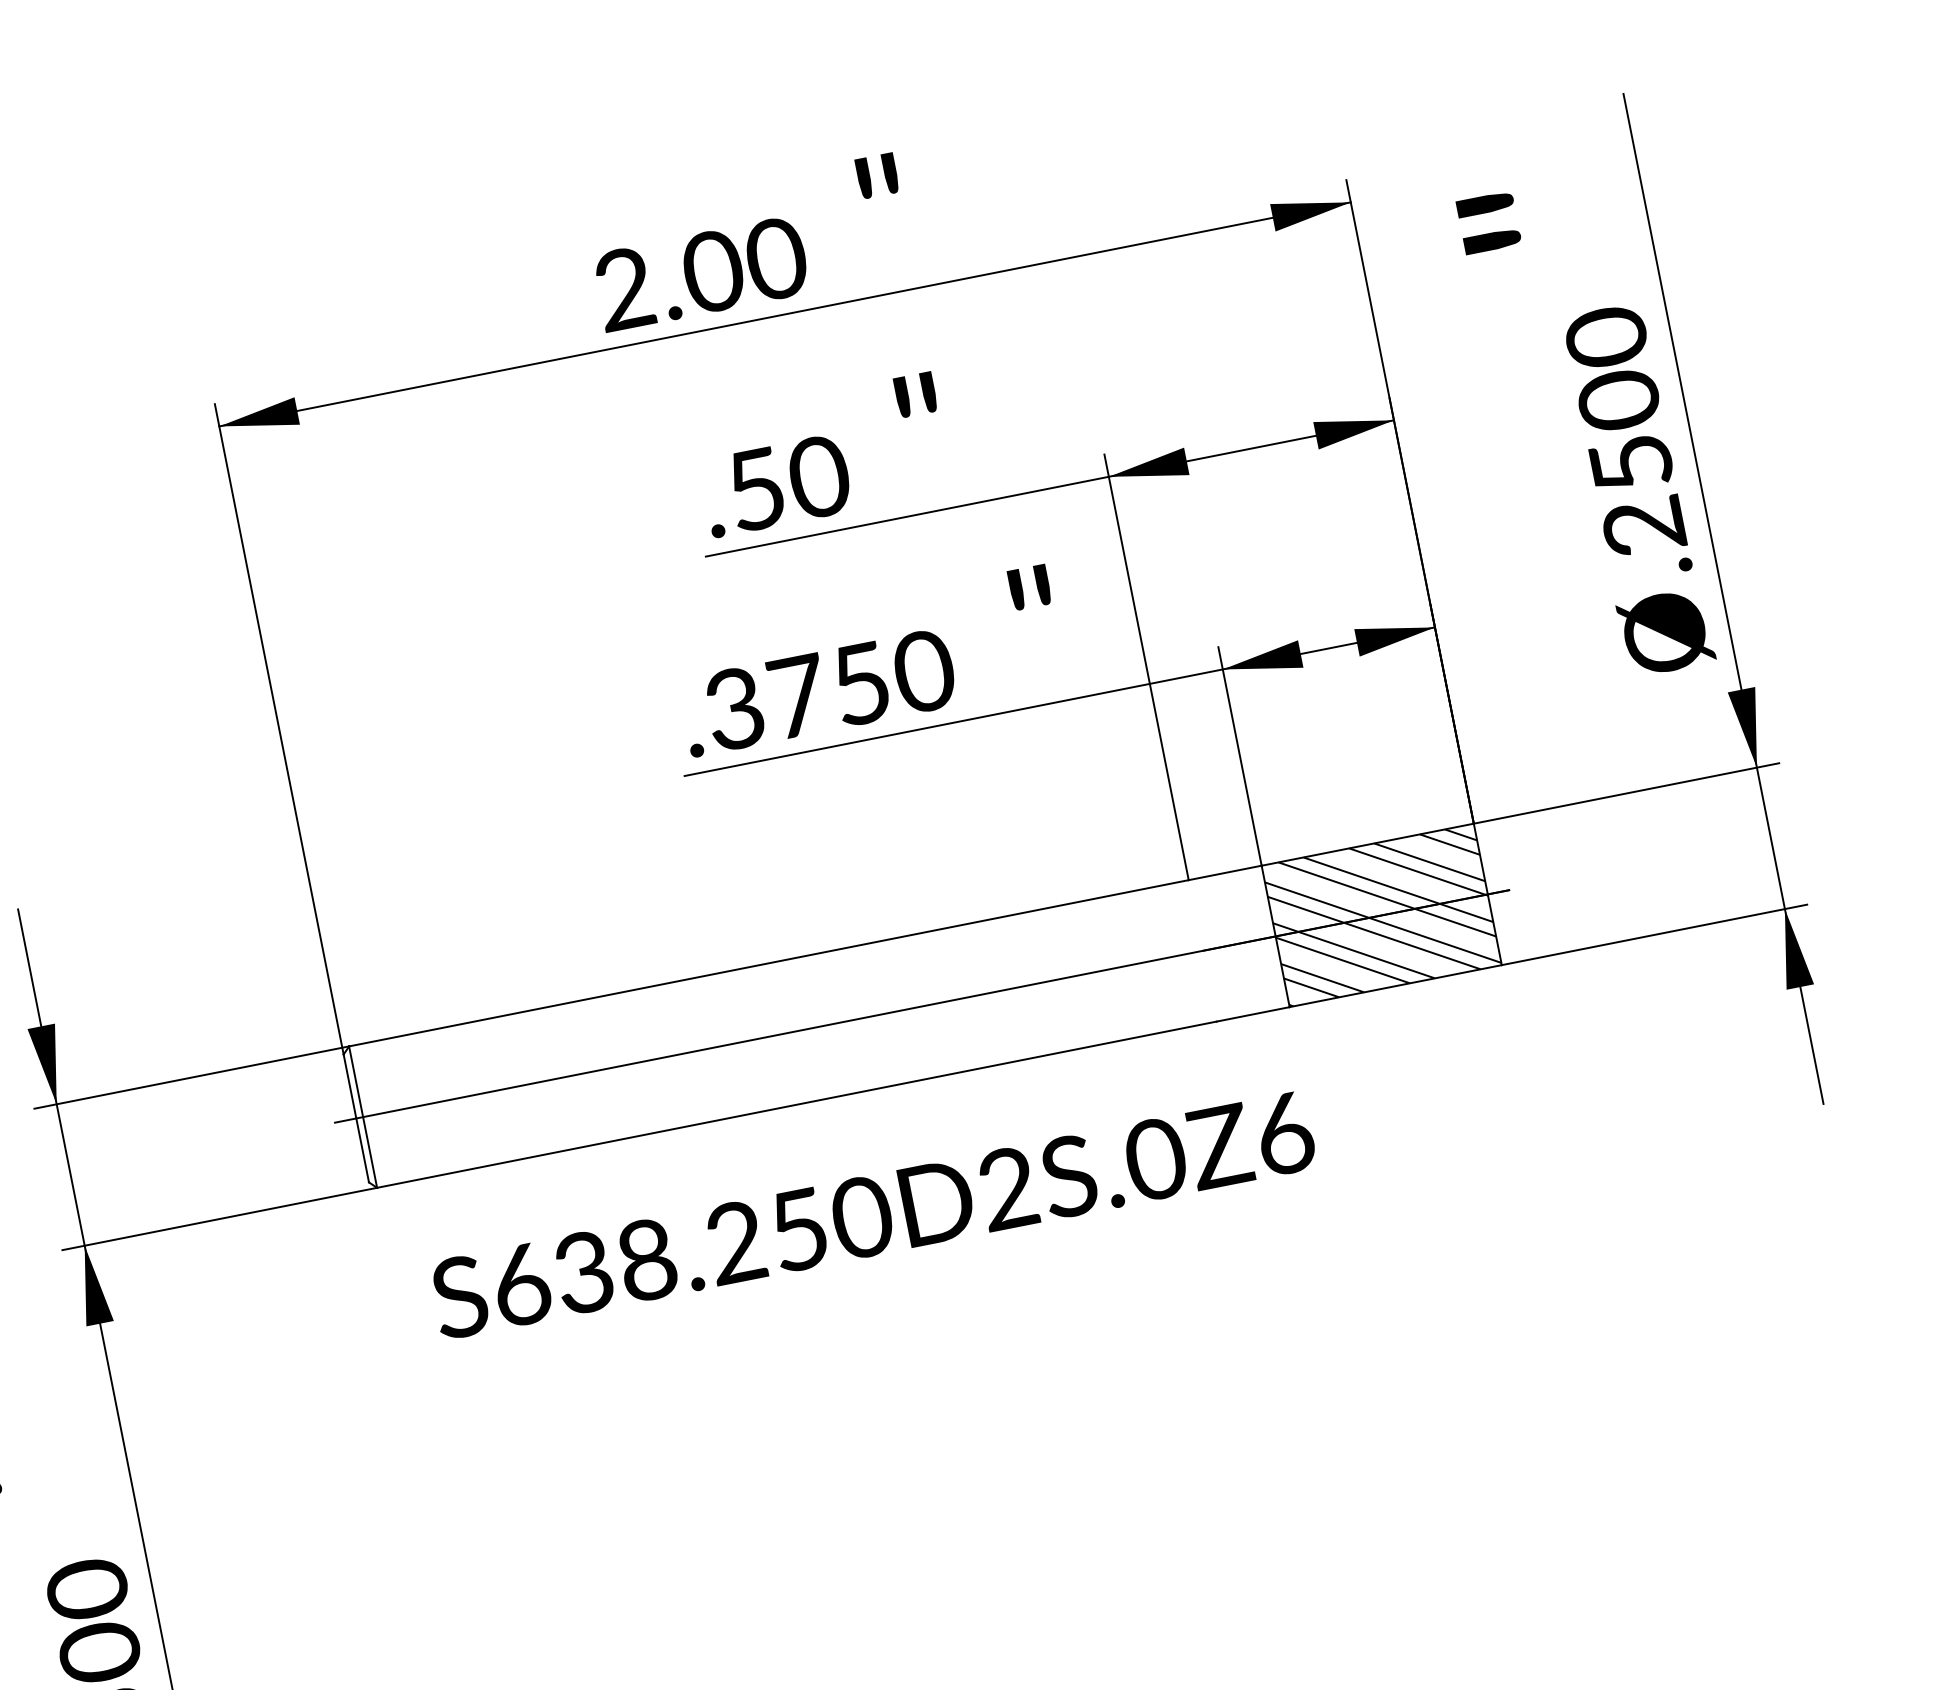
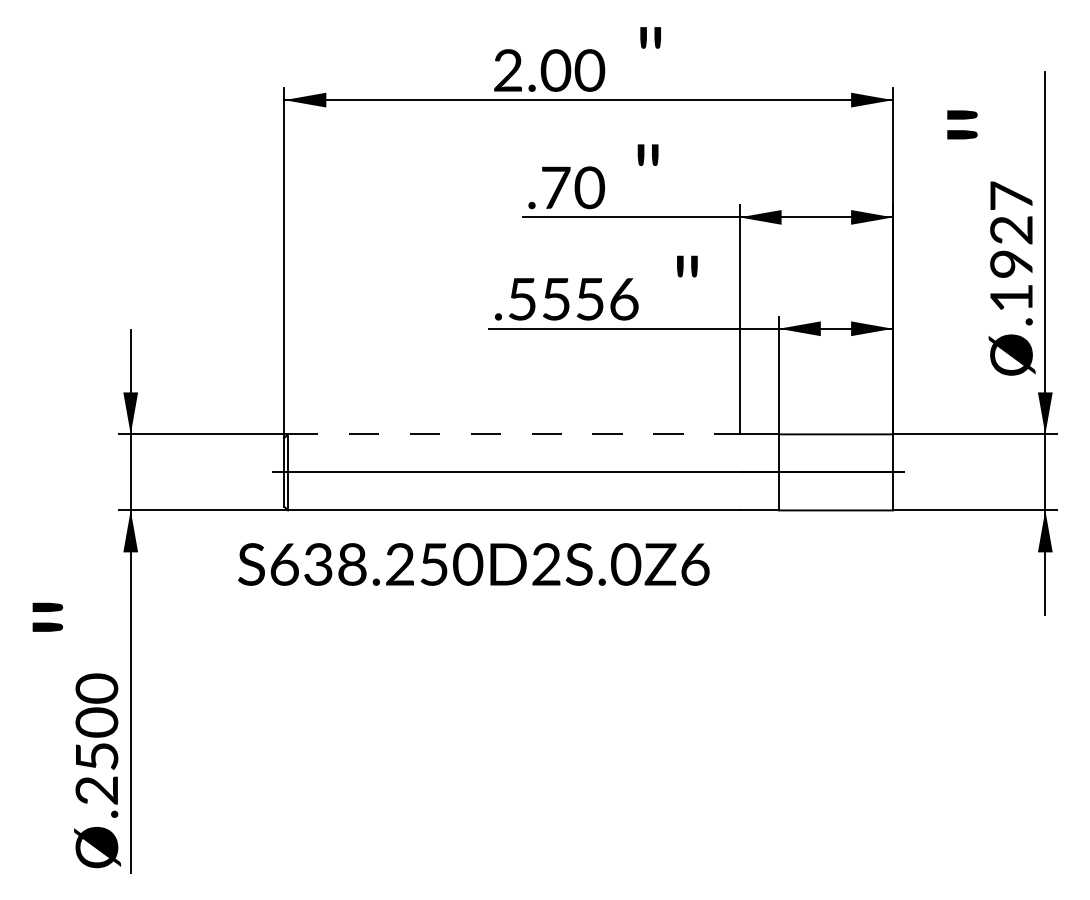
text: (1624, 430) -> (1011, 246), .2500 -> .1927
text: (757, 488) -> (556, 187), .50 -> .70
text: (829, 688) -> (573, 298), .3750 -> .5556
hatch: (1380, 915) -> (835, 472), removed
line: (768, 963) -> (513, 434), solid -> dashed
text: (872, 1215) -> (473, 564), moved

